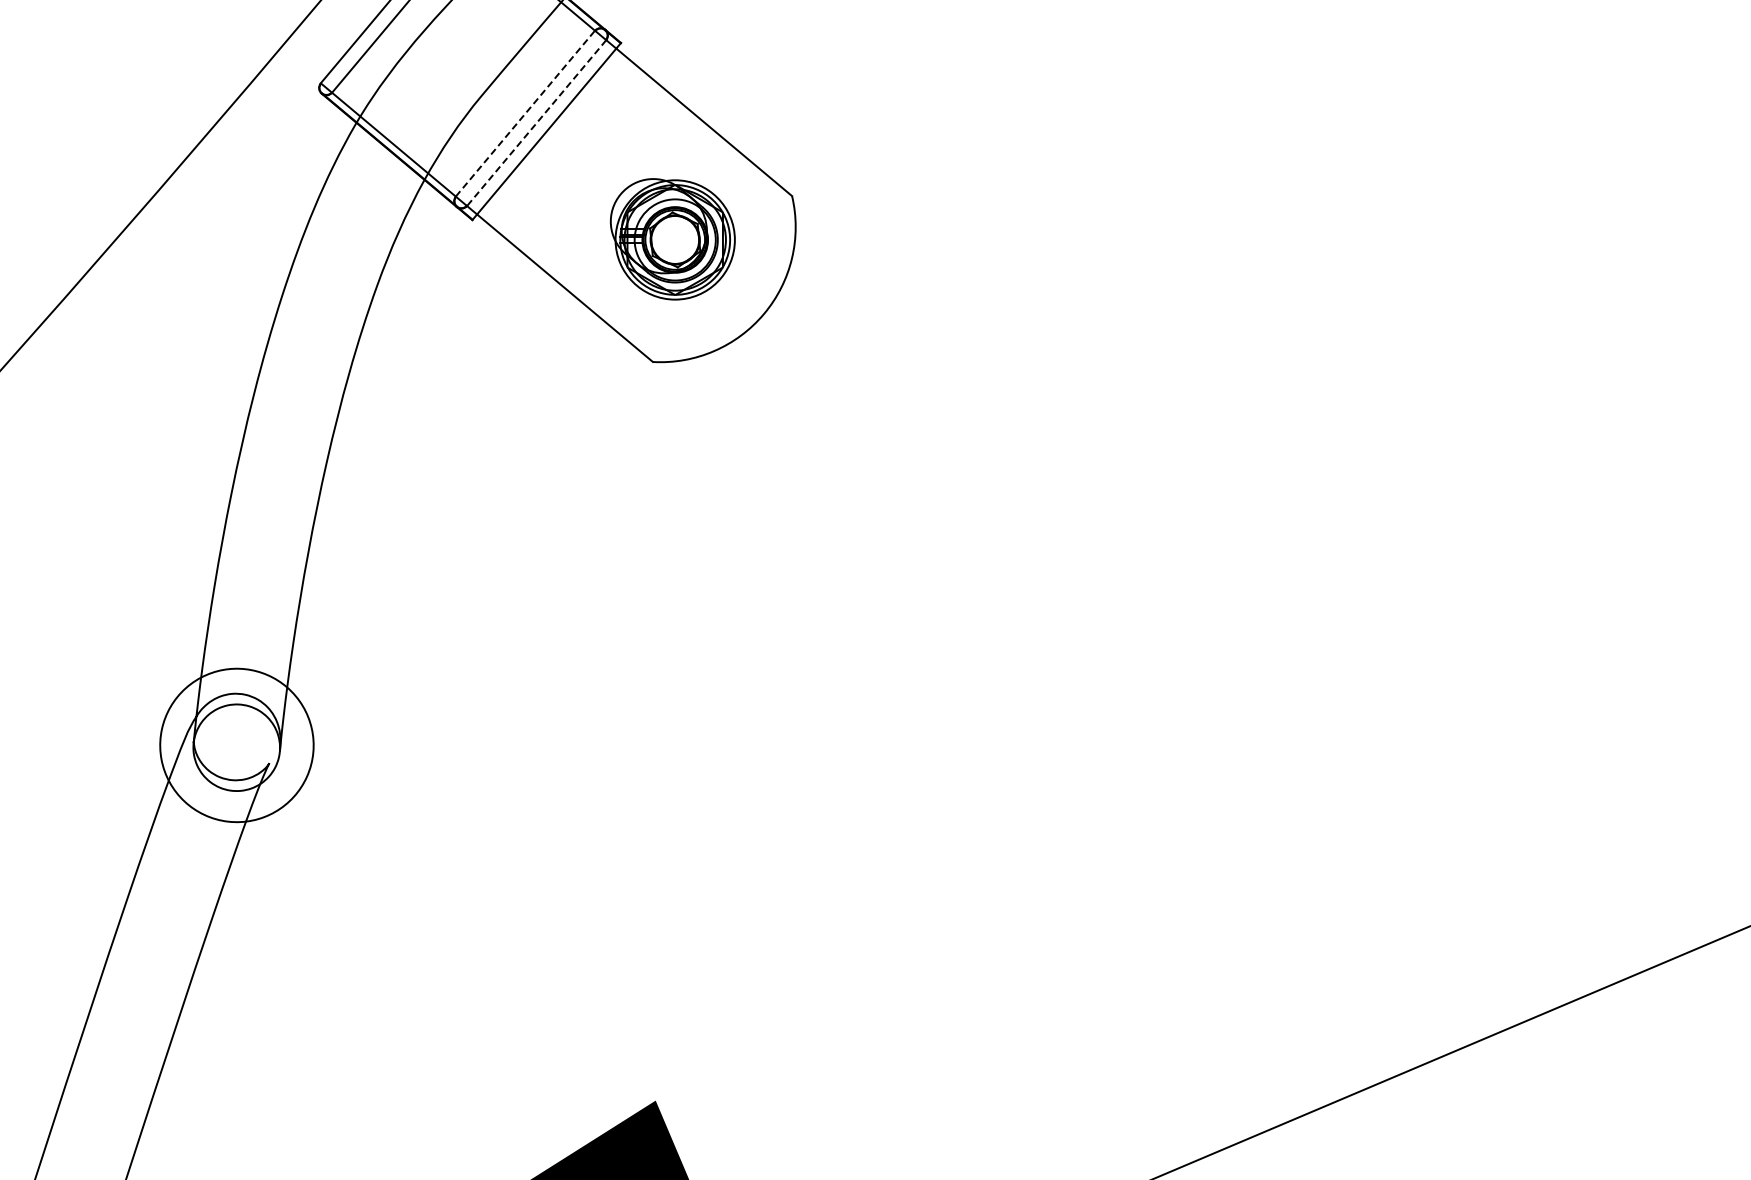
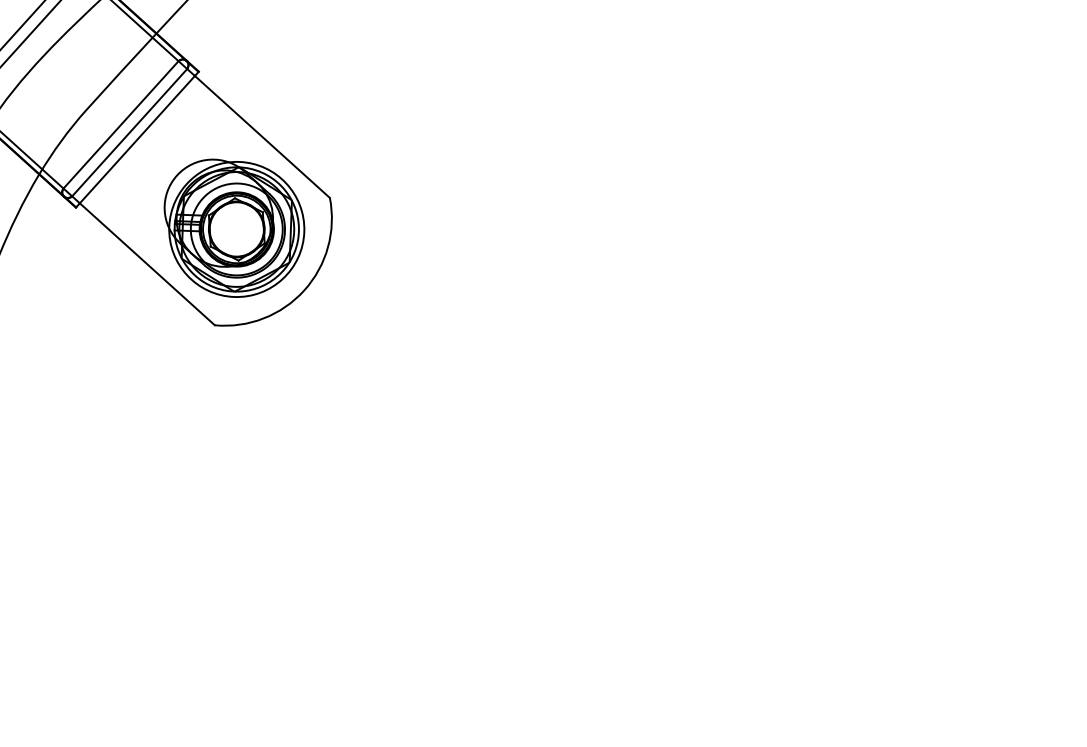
line: (525, 113) -> (121, 124), dashed -> solid
line: (536, 123) -> (129, 132), dashed -> solid
part: (672, 239) -> (233, 228), size x1.43

